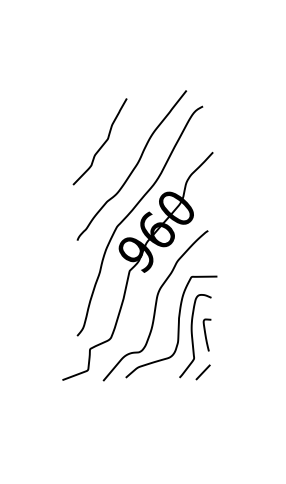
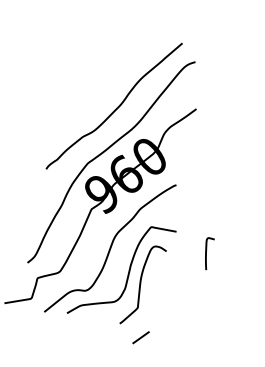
curve: (103, 142) -> (90, 78), removed
curve: (206, 334) -> (207, 253), moved
line: (202, 372) -> (140, 337), moved

